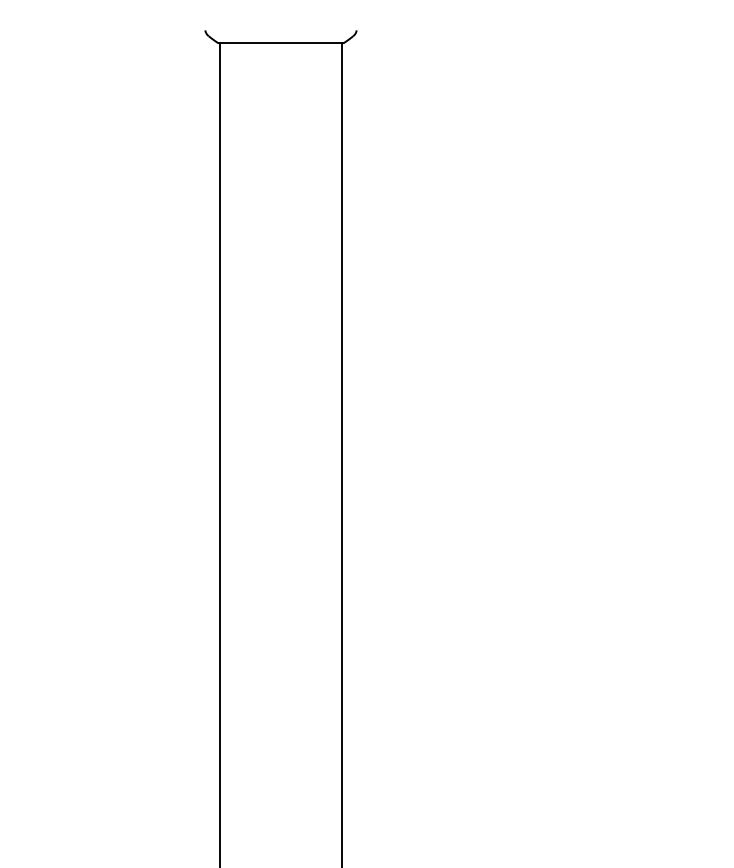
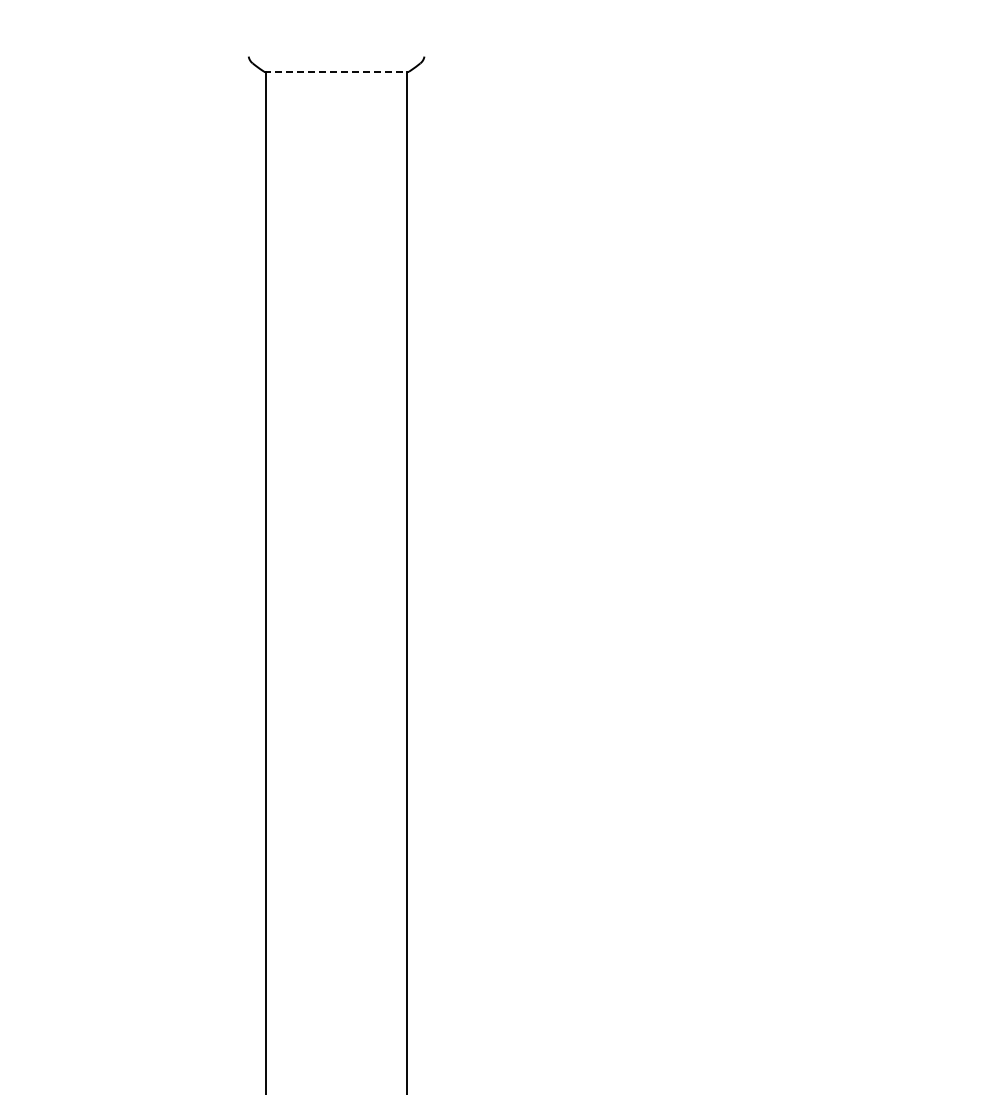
line: (281, 43) -> (337, 71), solid -> dashed

